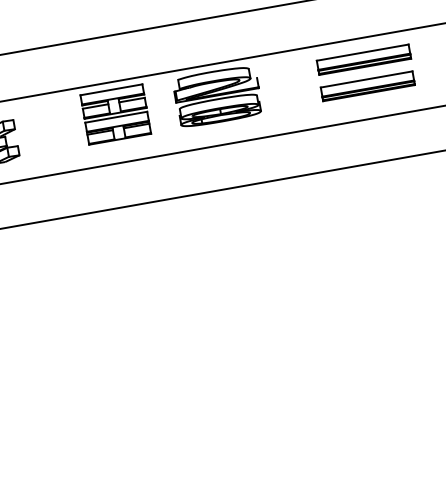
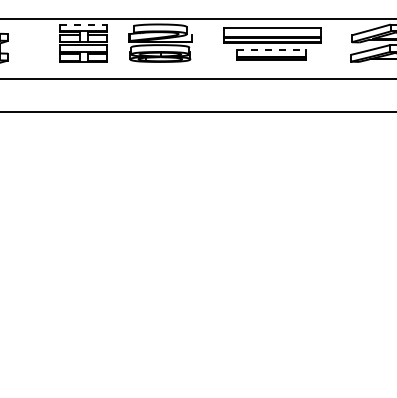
part: (364, 58) -> (272, 34), size x1.4
line: (366, 79) -> (271, 49), solid -> dashed
line: (112, 89) -> (84, 24), solid -> dashed

